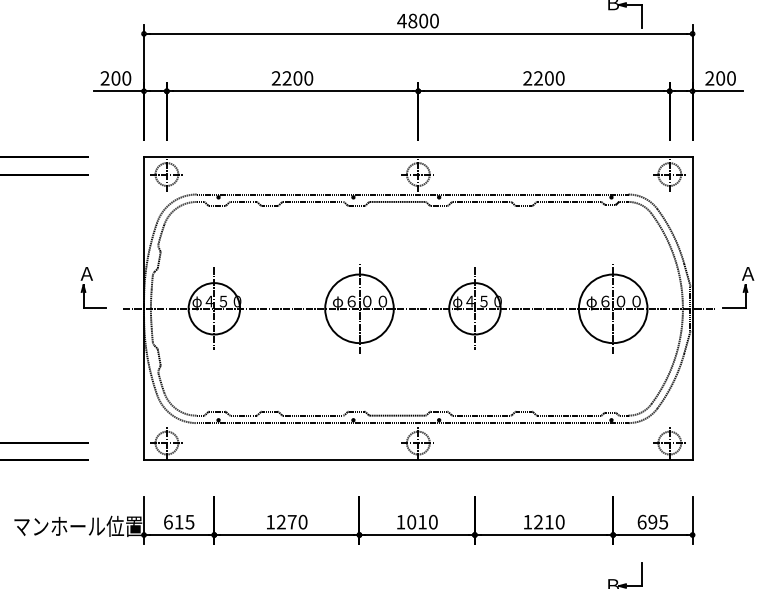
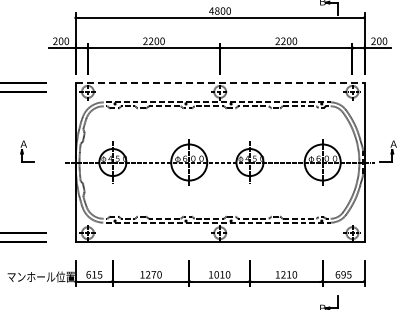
line: (418, 156) -> (220, 82), solid -> dashed
part: (93, 287) -> (27, 151), moved

